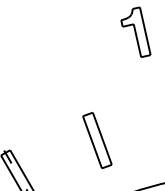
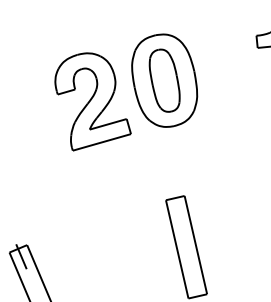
part: (53, 60) -> (125, 93), added

